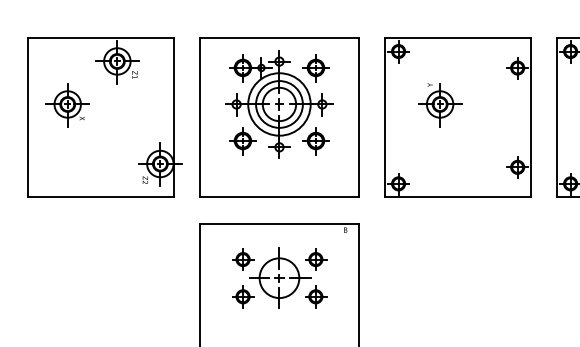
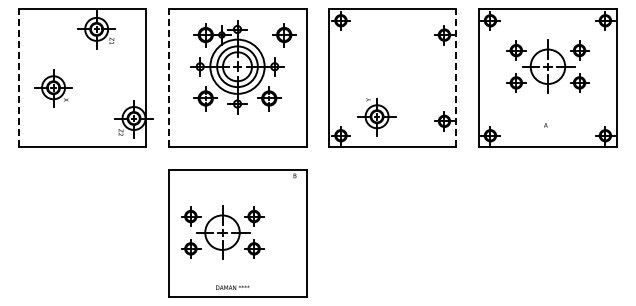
part: (316, 68) -> (284, 35), moved
part: (67, 105) -> (53, 88), moved
part: (439, 105) -> (376, 117), moved
line: (28, 117) -> (19, 78), solid -> dashed
line: (200, 117) -> (168, 78), solid -> dashed
line: (530, 117) -> (455, 78), solid -> dashed
part: (279, 277) -> (222, 232), moved

